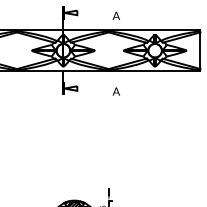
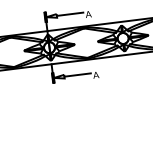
line: (93, 12) -> (69, 13), added
line: (93, 88) -> (77, 75), added

